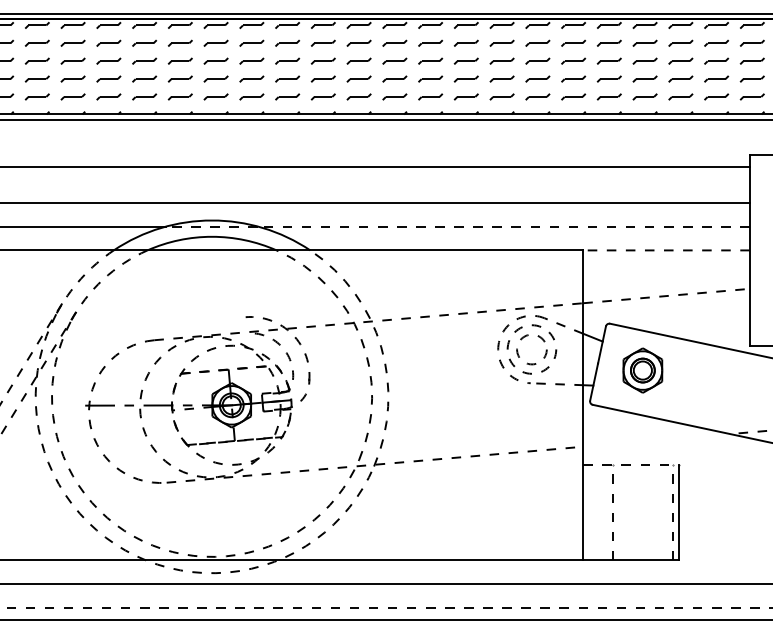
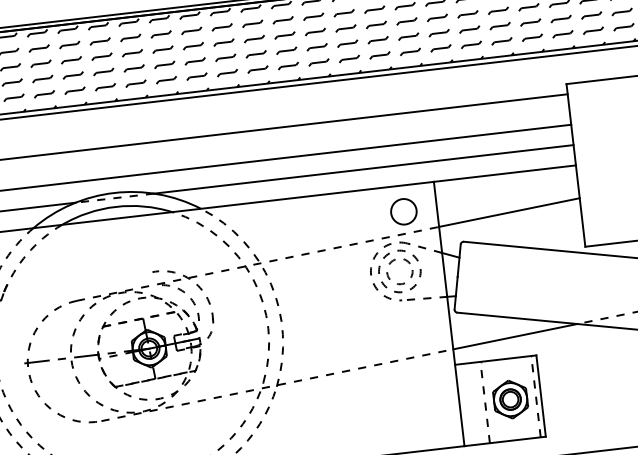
line: (503, 226) -> (363, 169), dashed -> solid
line: (666, 250) -> (504, 173), dashed -> solid
circle: (544, 280) -> (403, 211), added
line: (666, 296) -> (509, 212), dashed -> solid
part: (642, 370) -> (510, 399), moved
line: (656, 440) -> (515, 336), added
line: (630, 464) -> (495, 359), dashed -> solid

